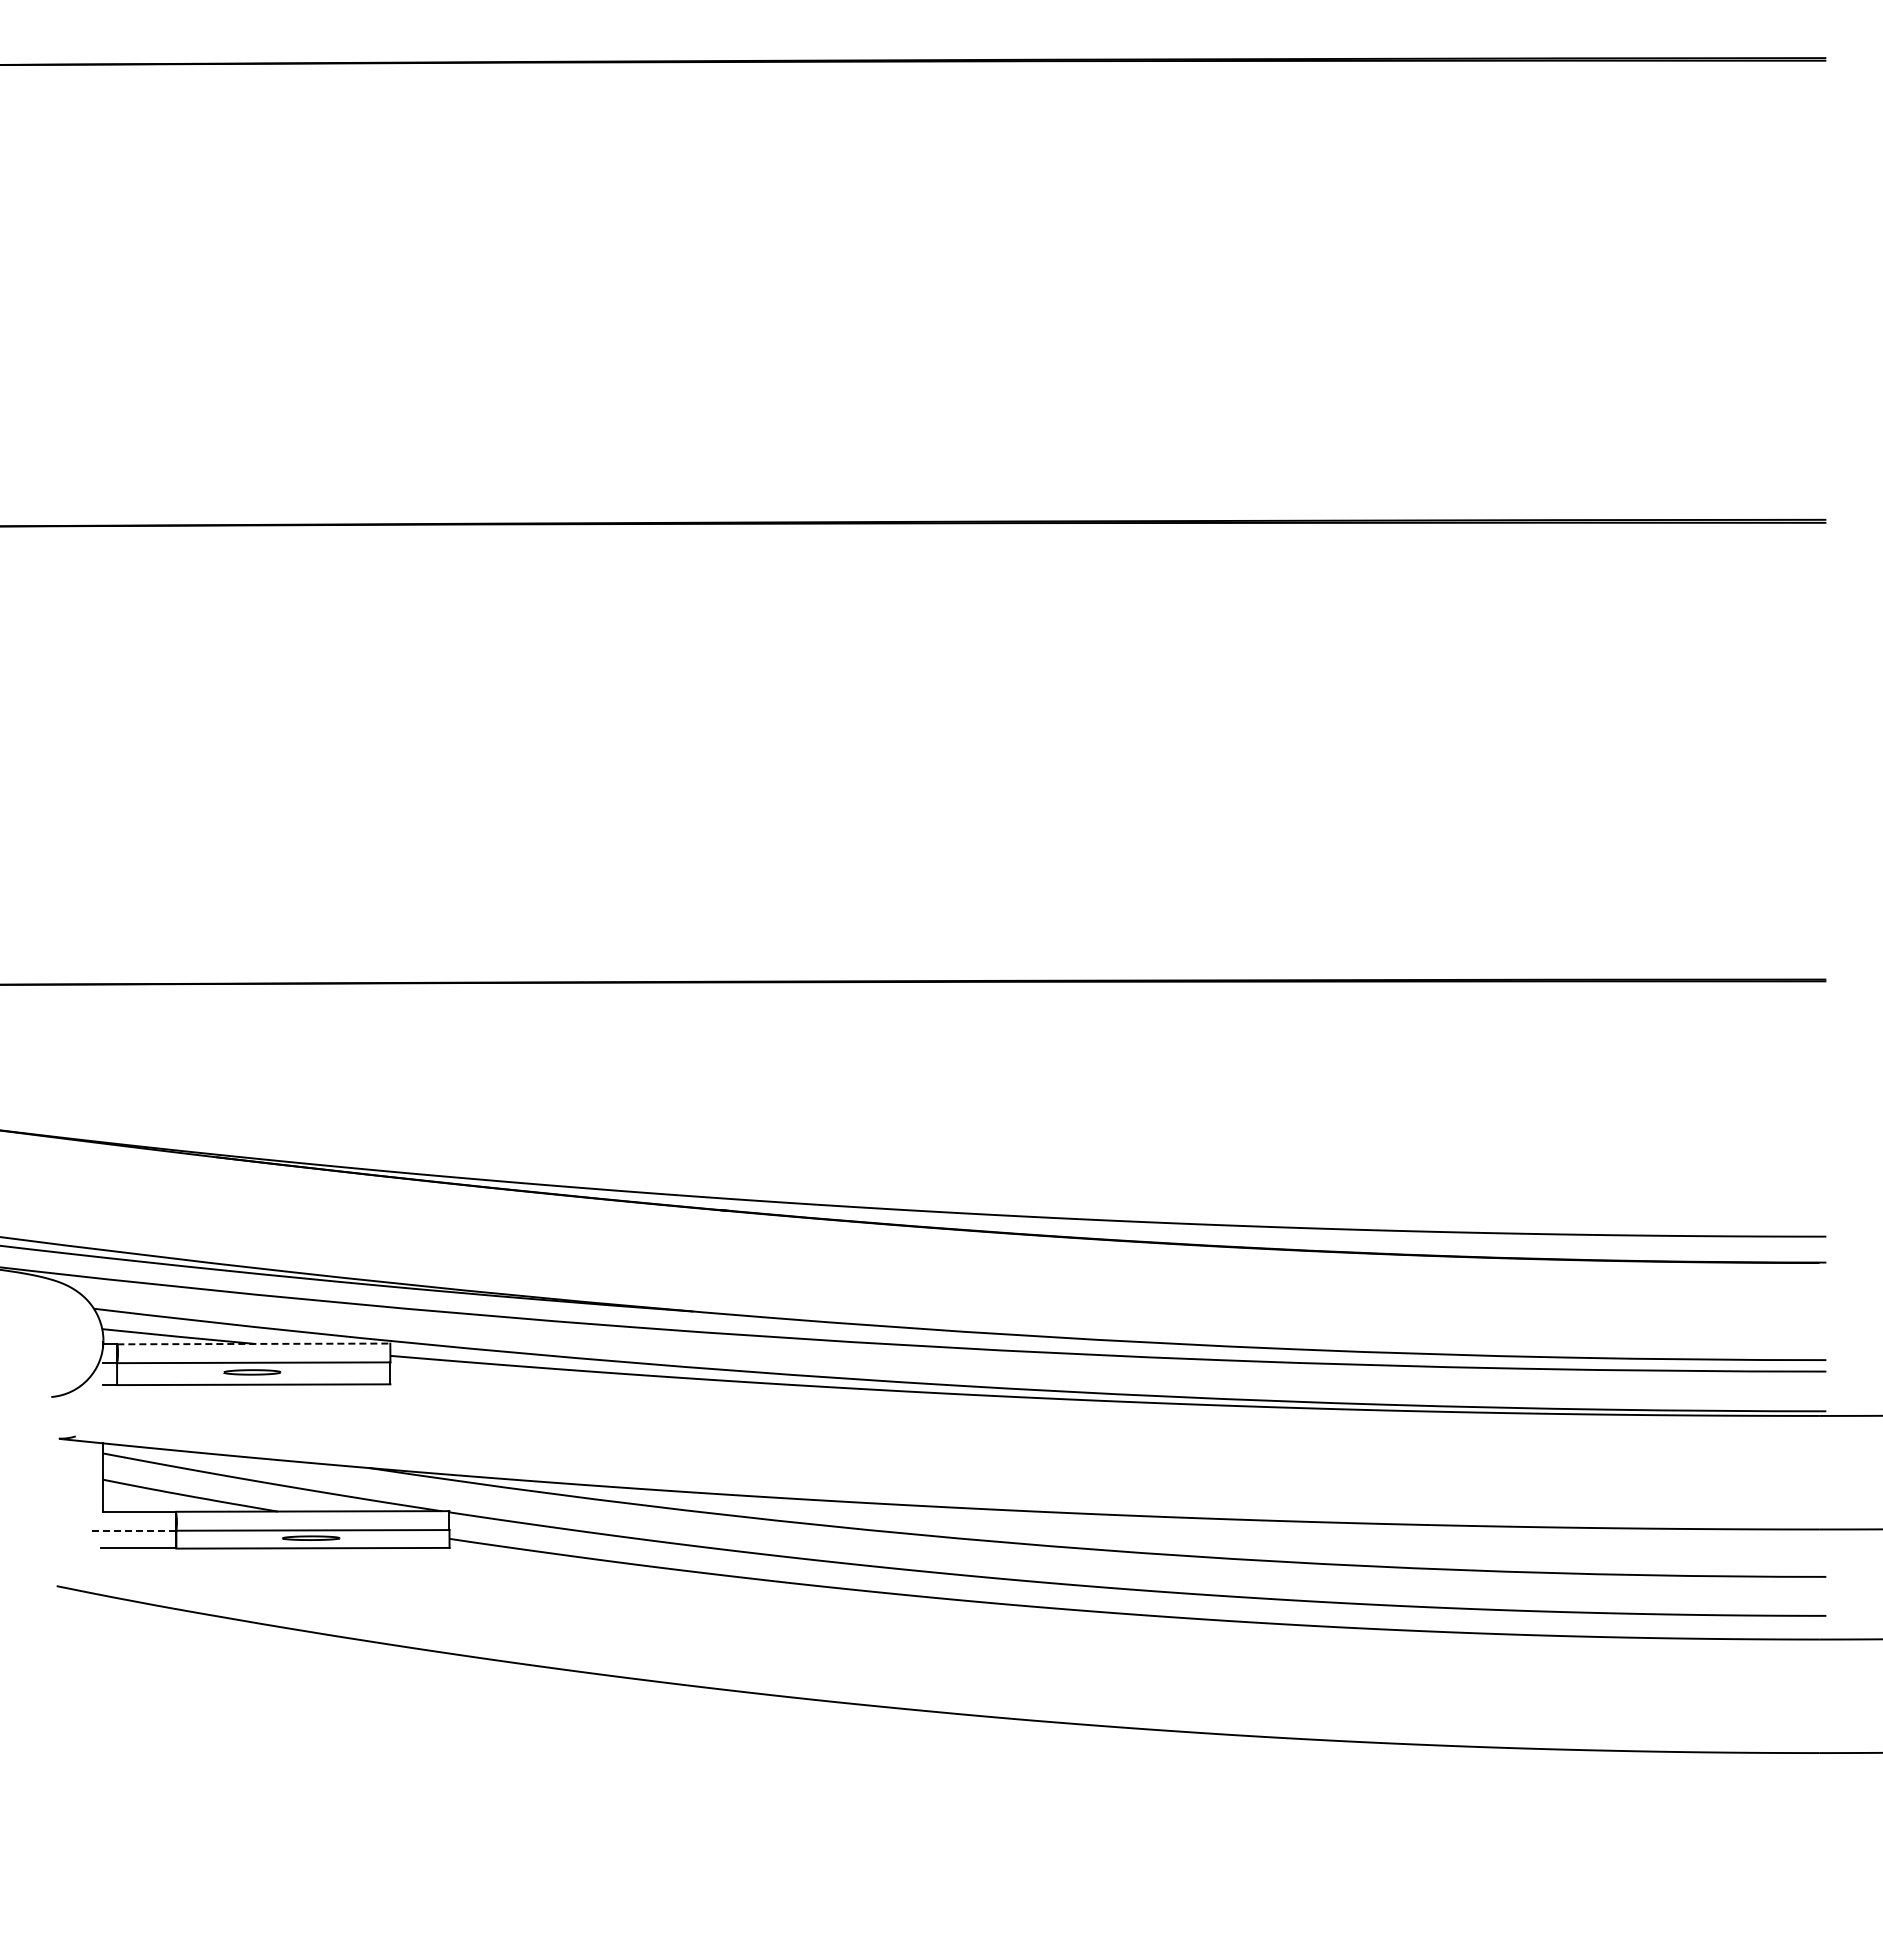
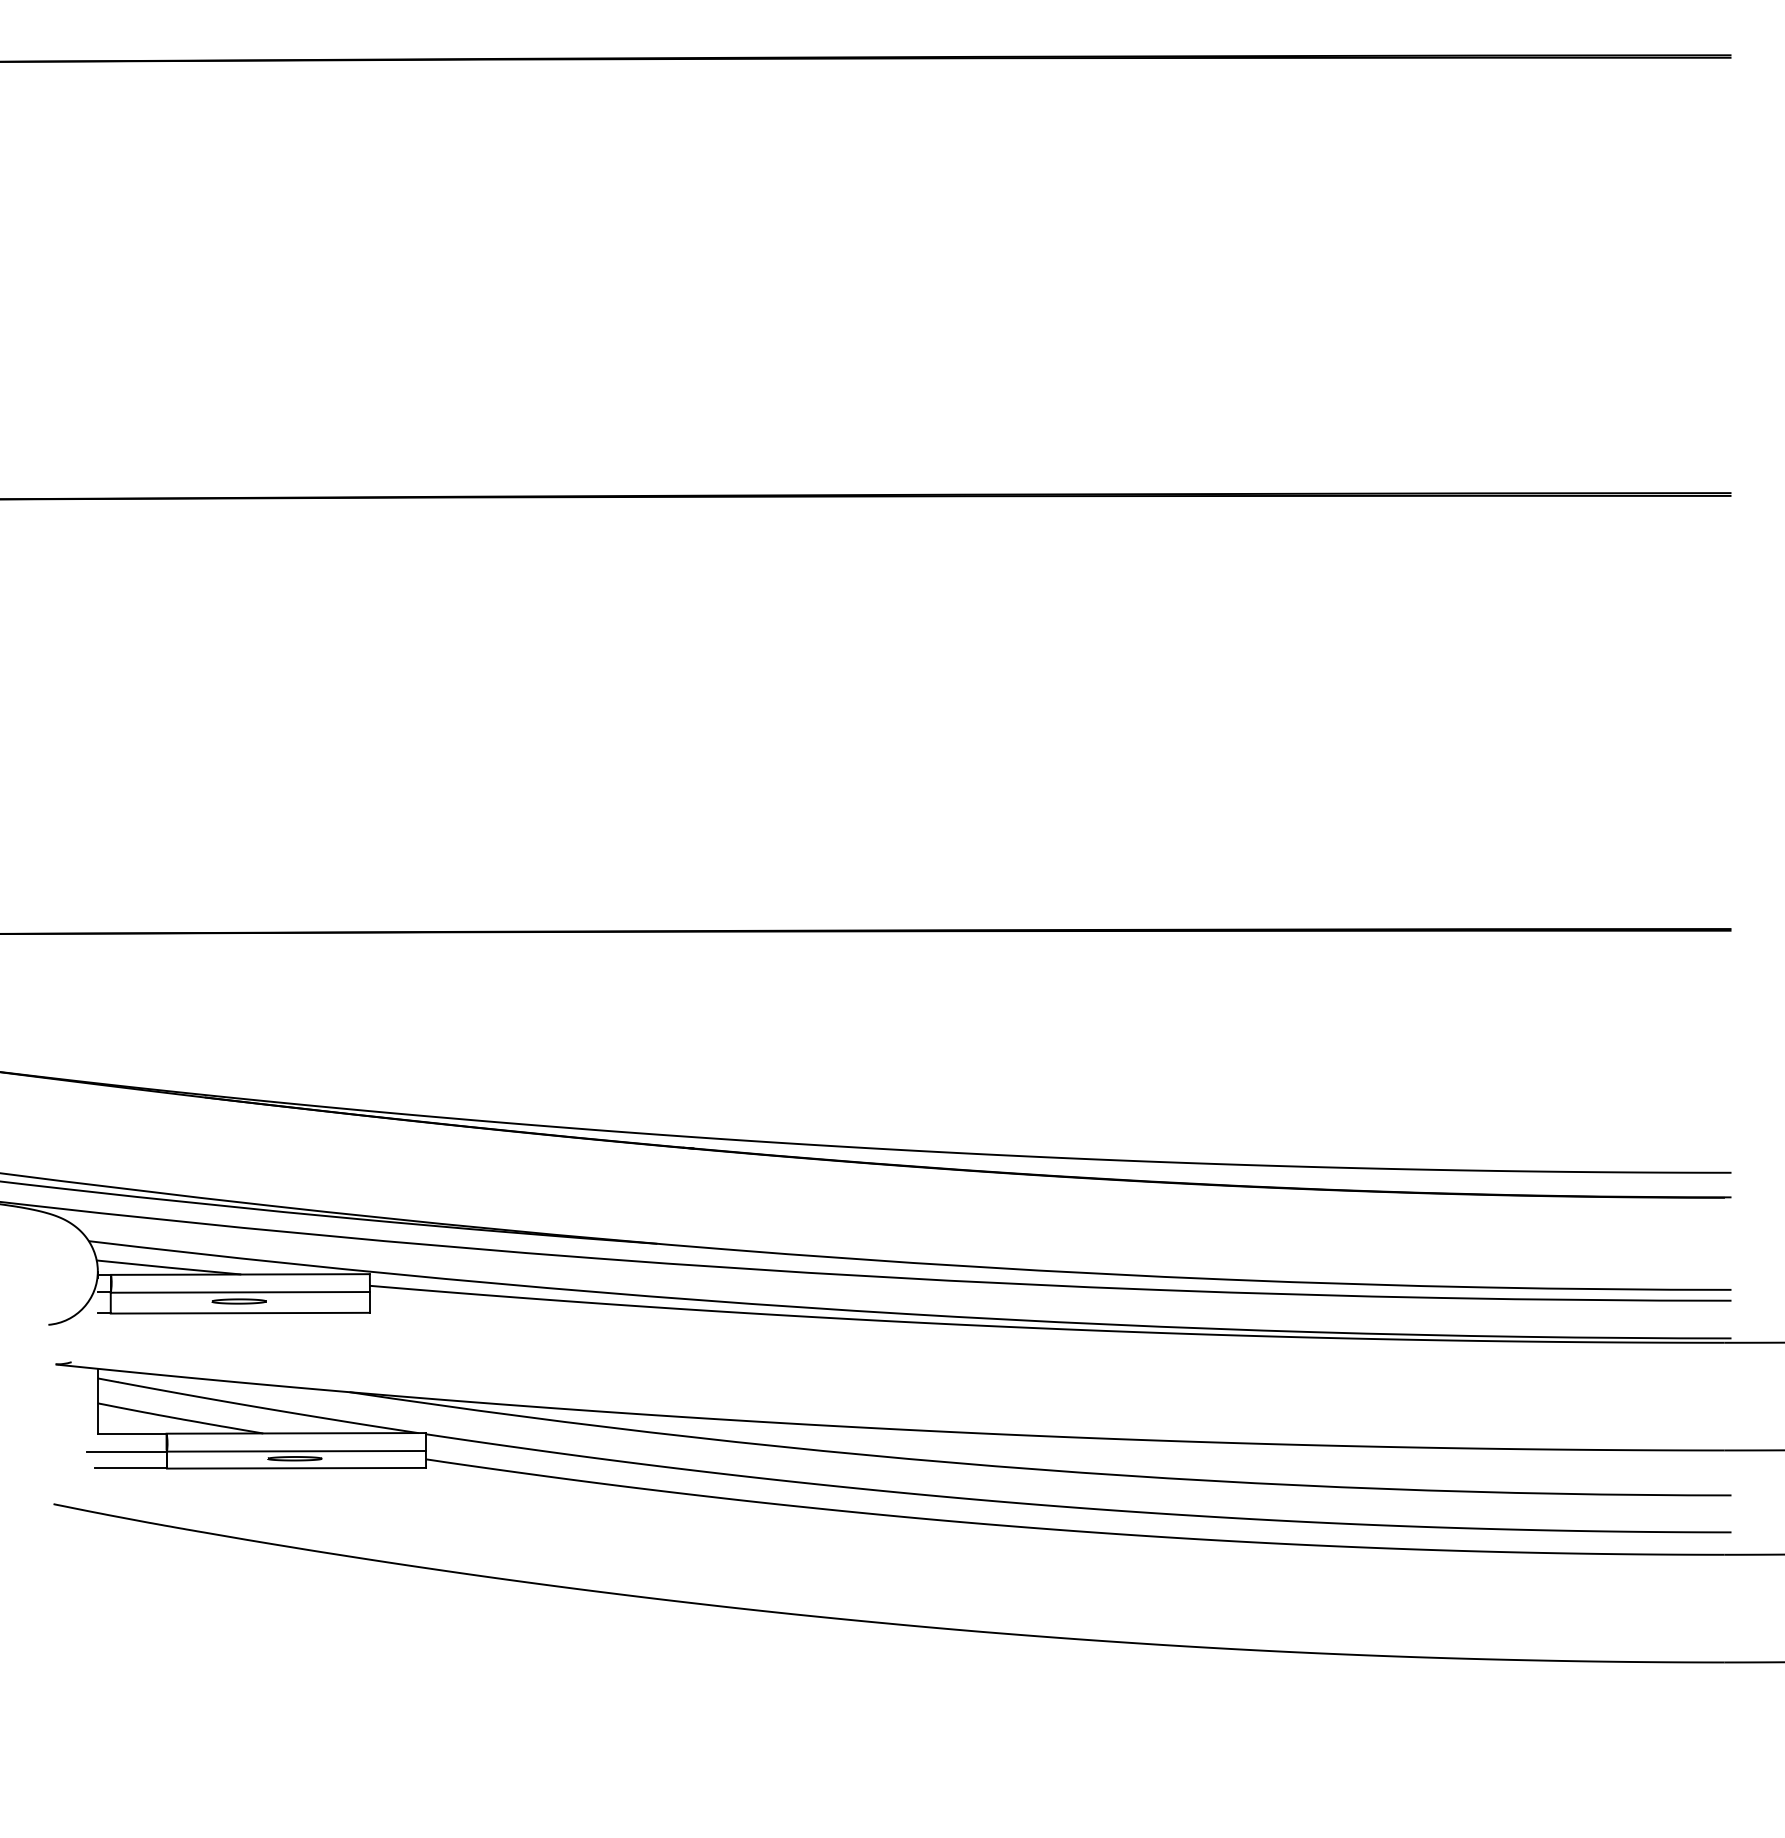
line: (254, 1343) -> (241, 1274), dashed -> solid
line: (134, 1530) -> (127, 1451), dashed -> solid

